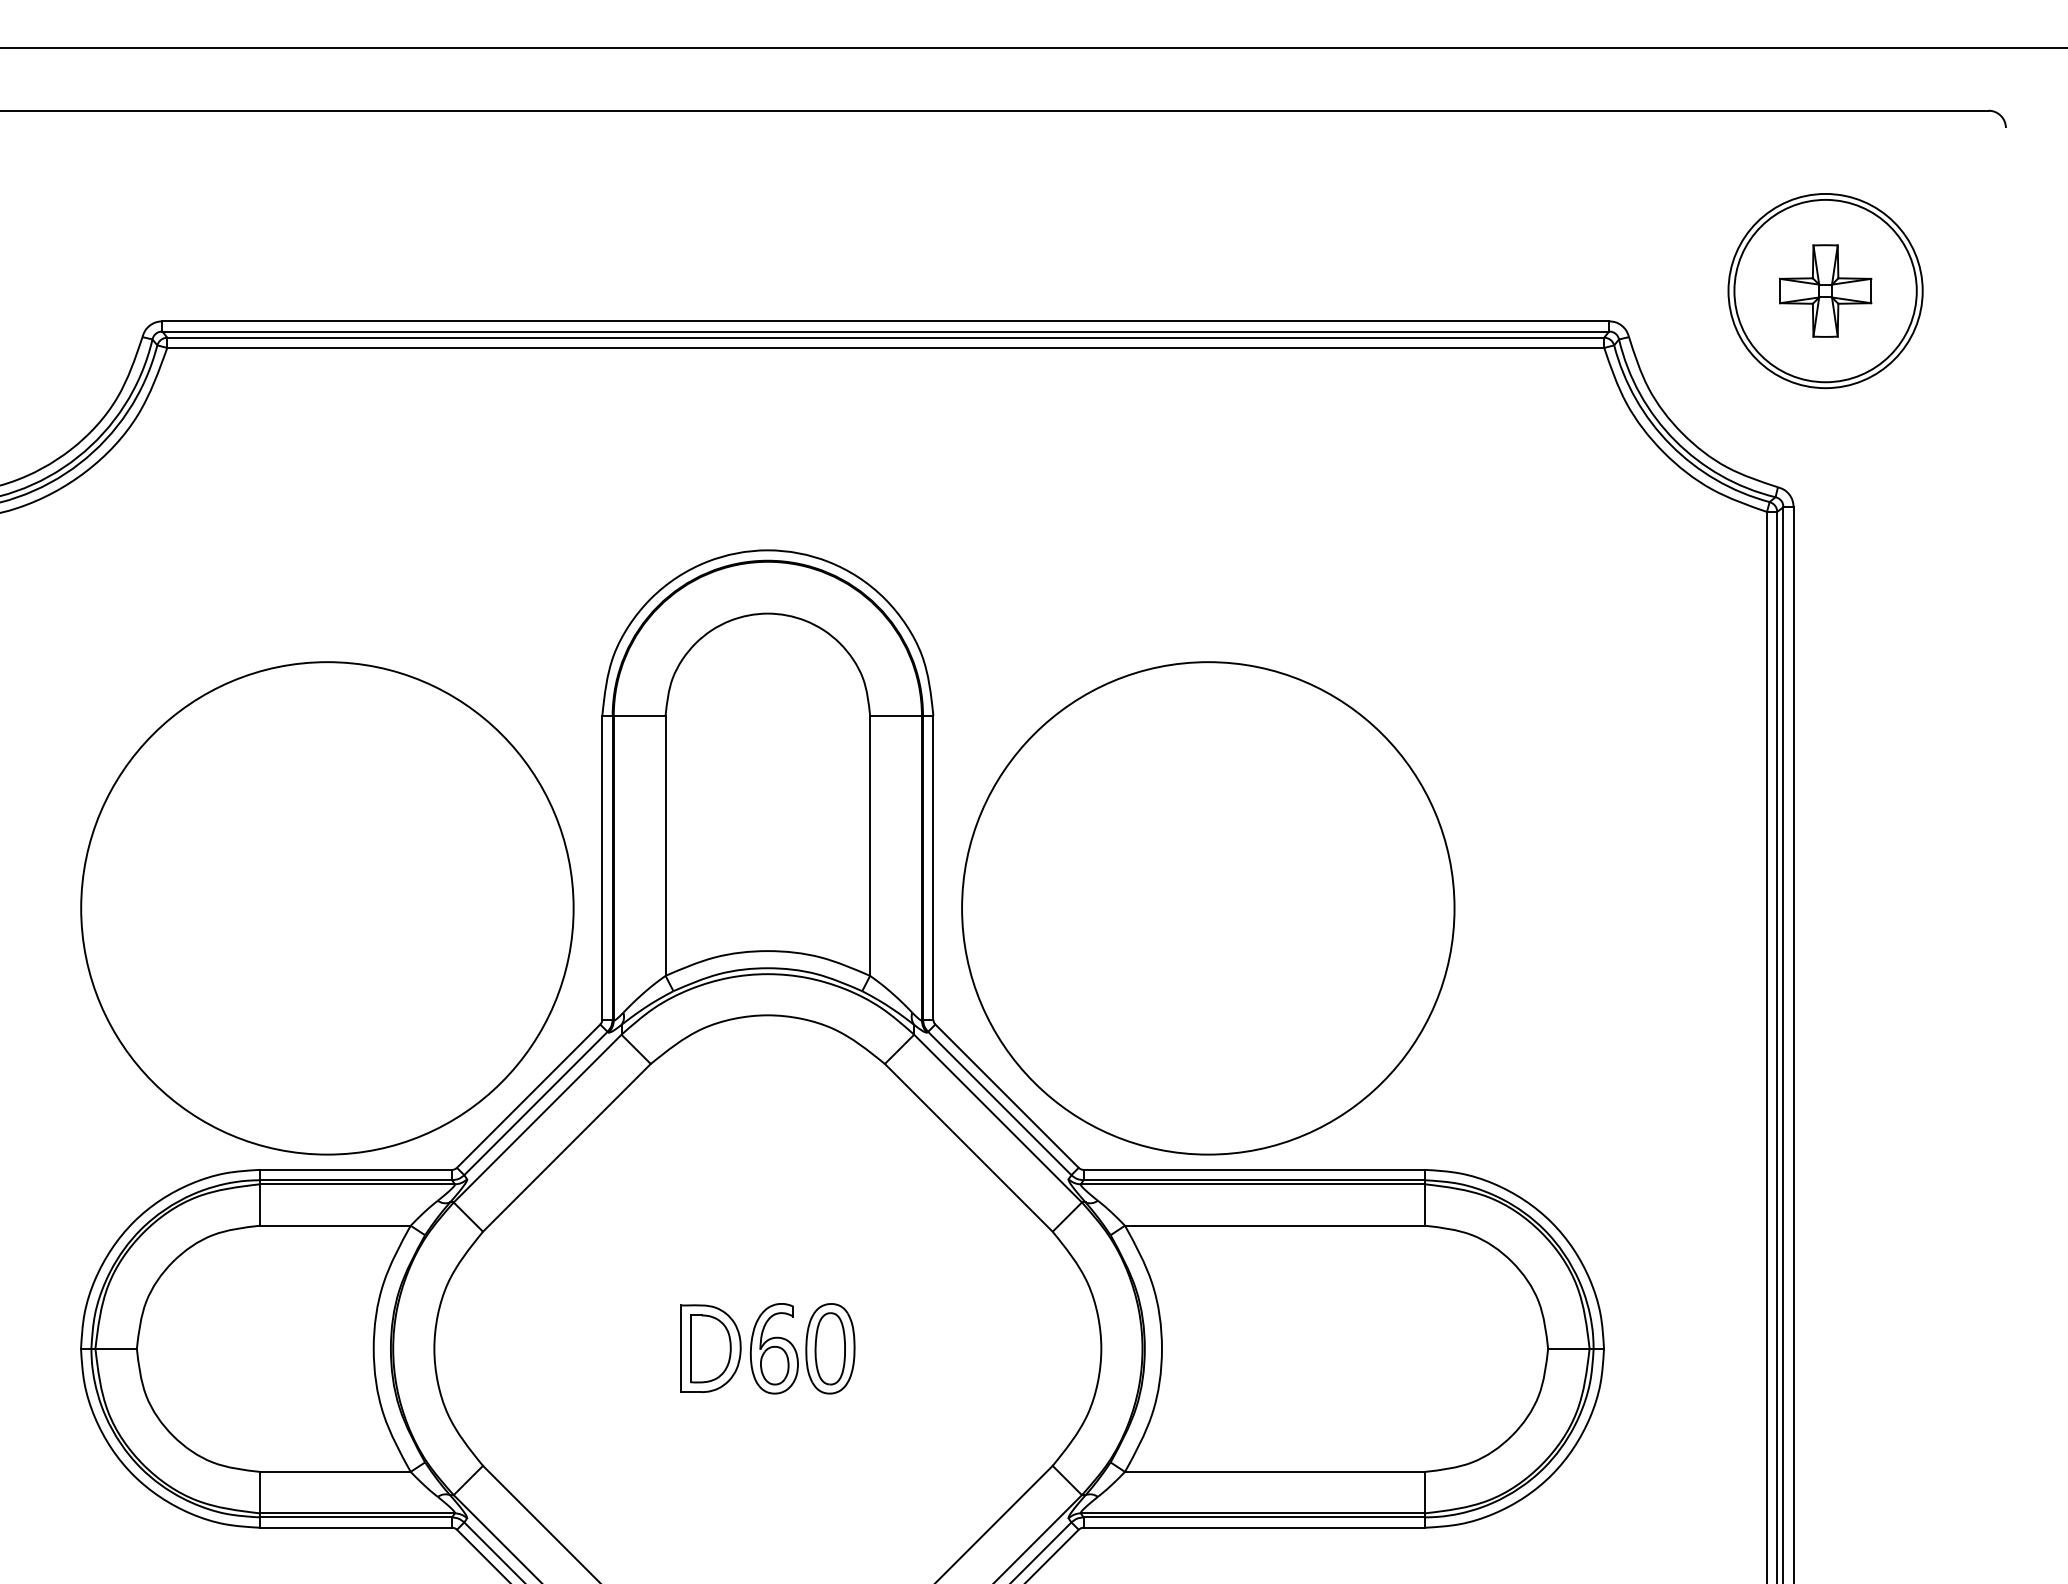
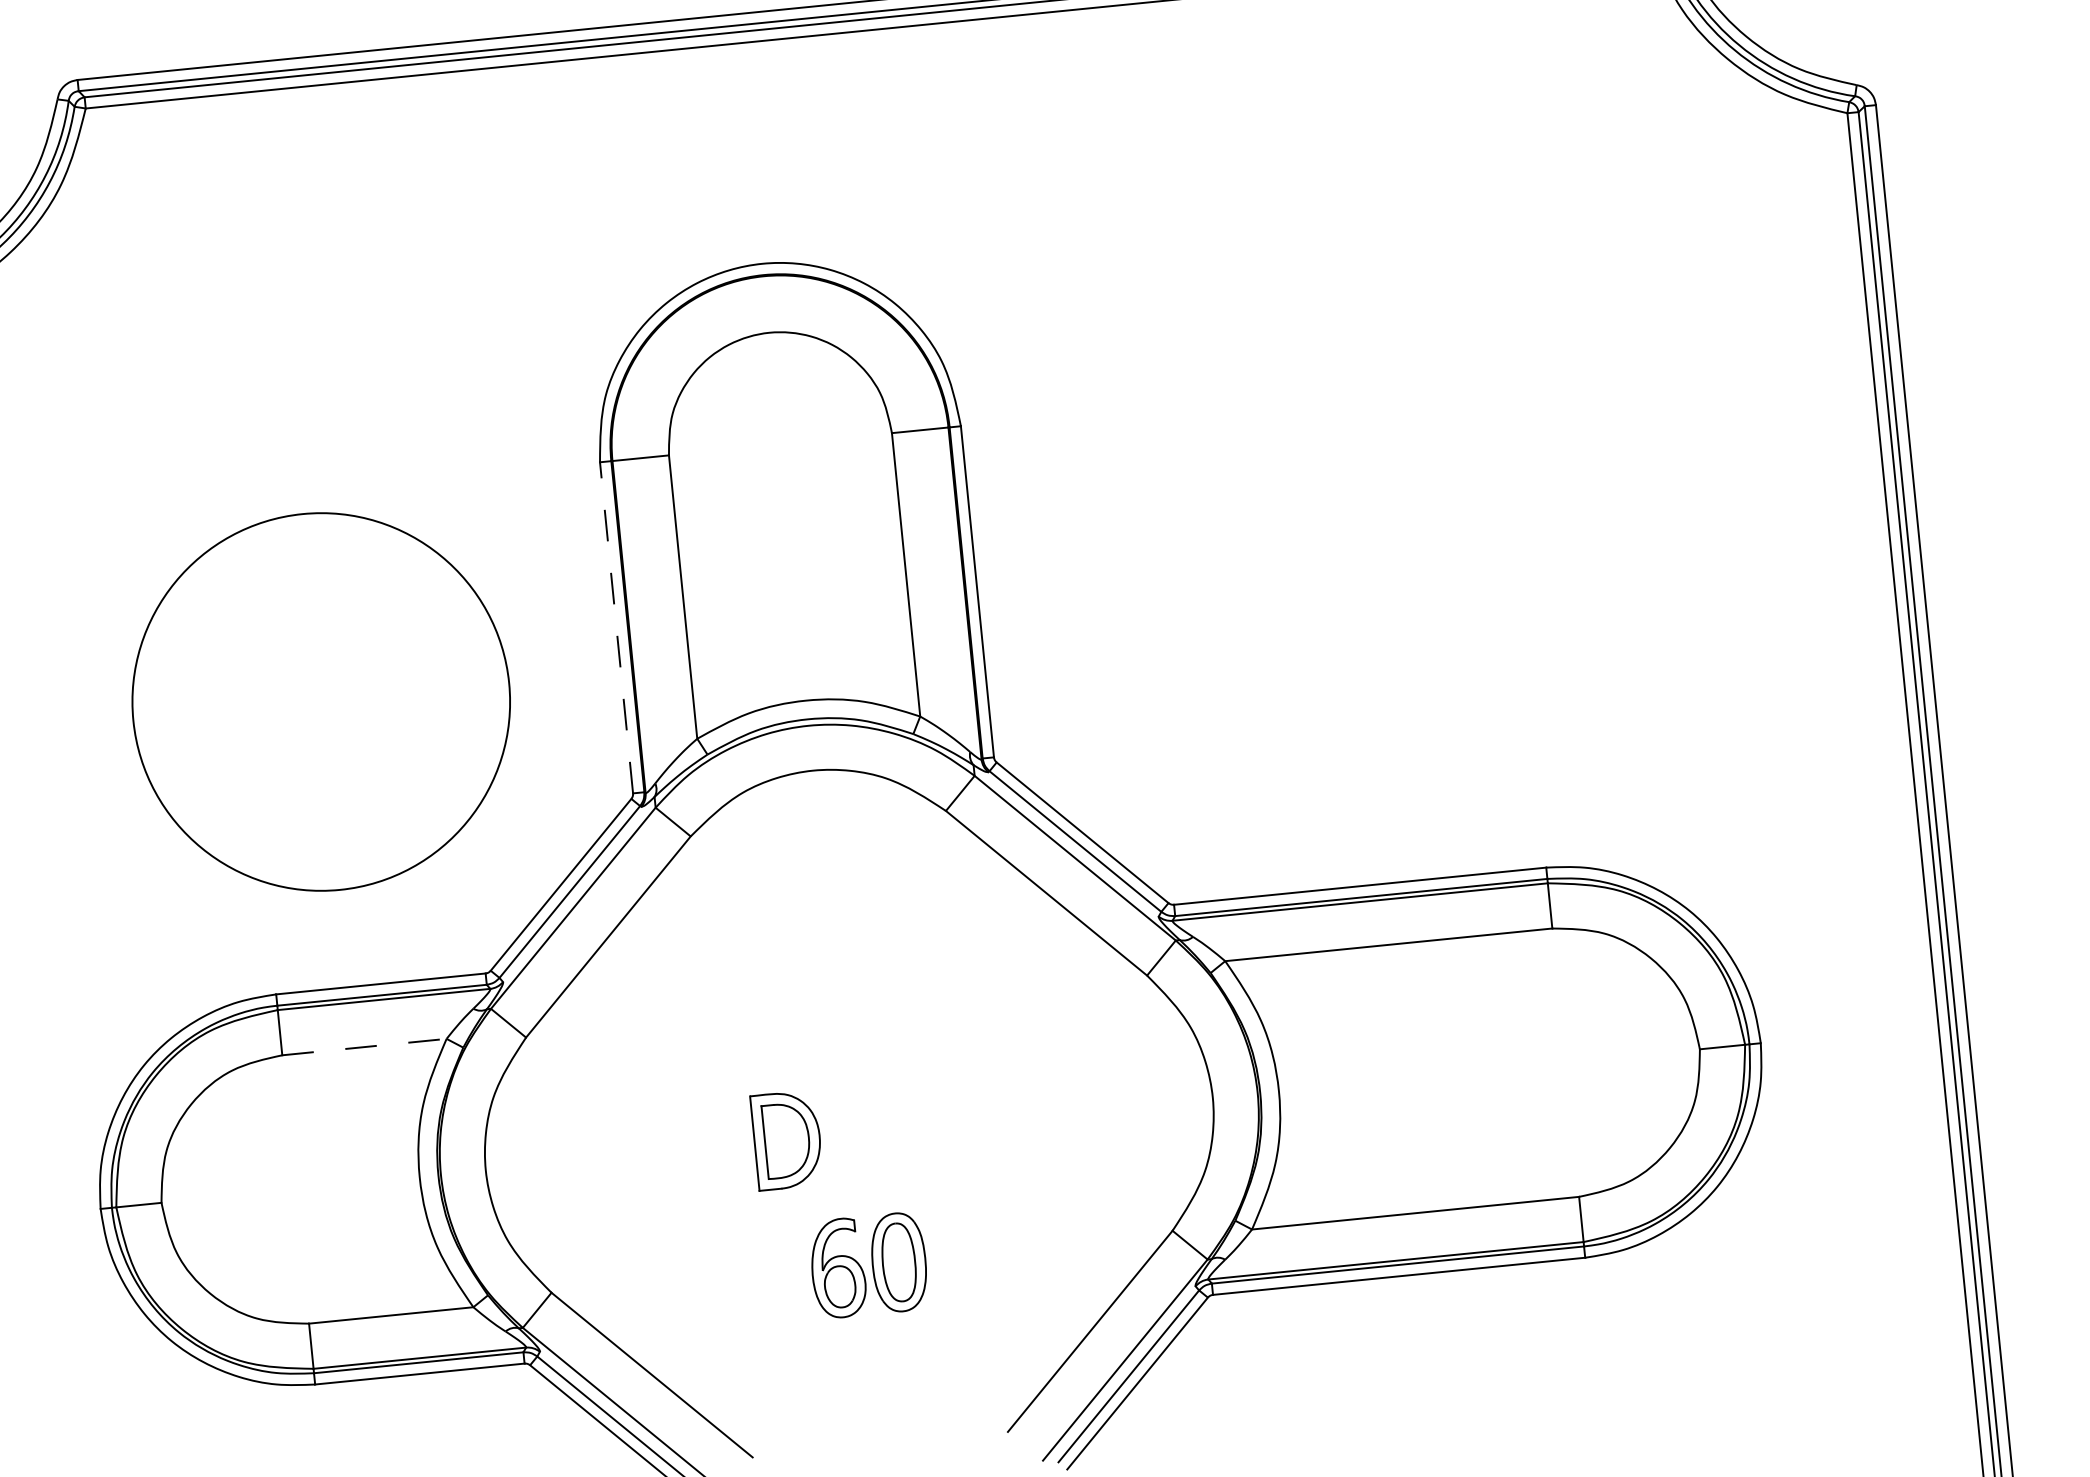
line: (602, 867) -> (616, 627), solid -> dashed
circle: (327, 908) -> (321, 702), size x0.7
circle: (1208, 908) -> (1281, 606), removed
line: (335, 1225) -> (364, 1046), solid -> dashed
part: (802, 1348) -> (868, 1265), moved

